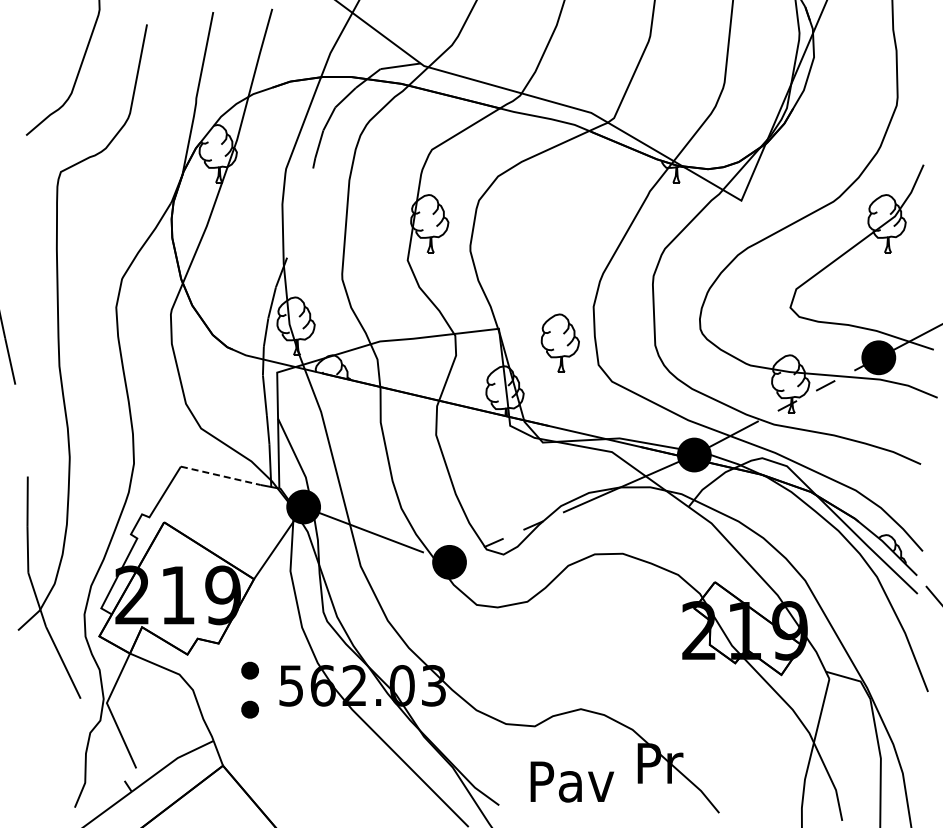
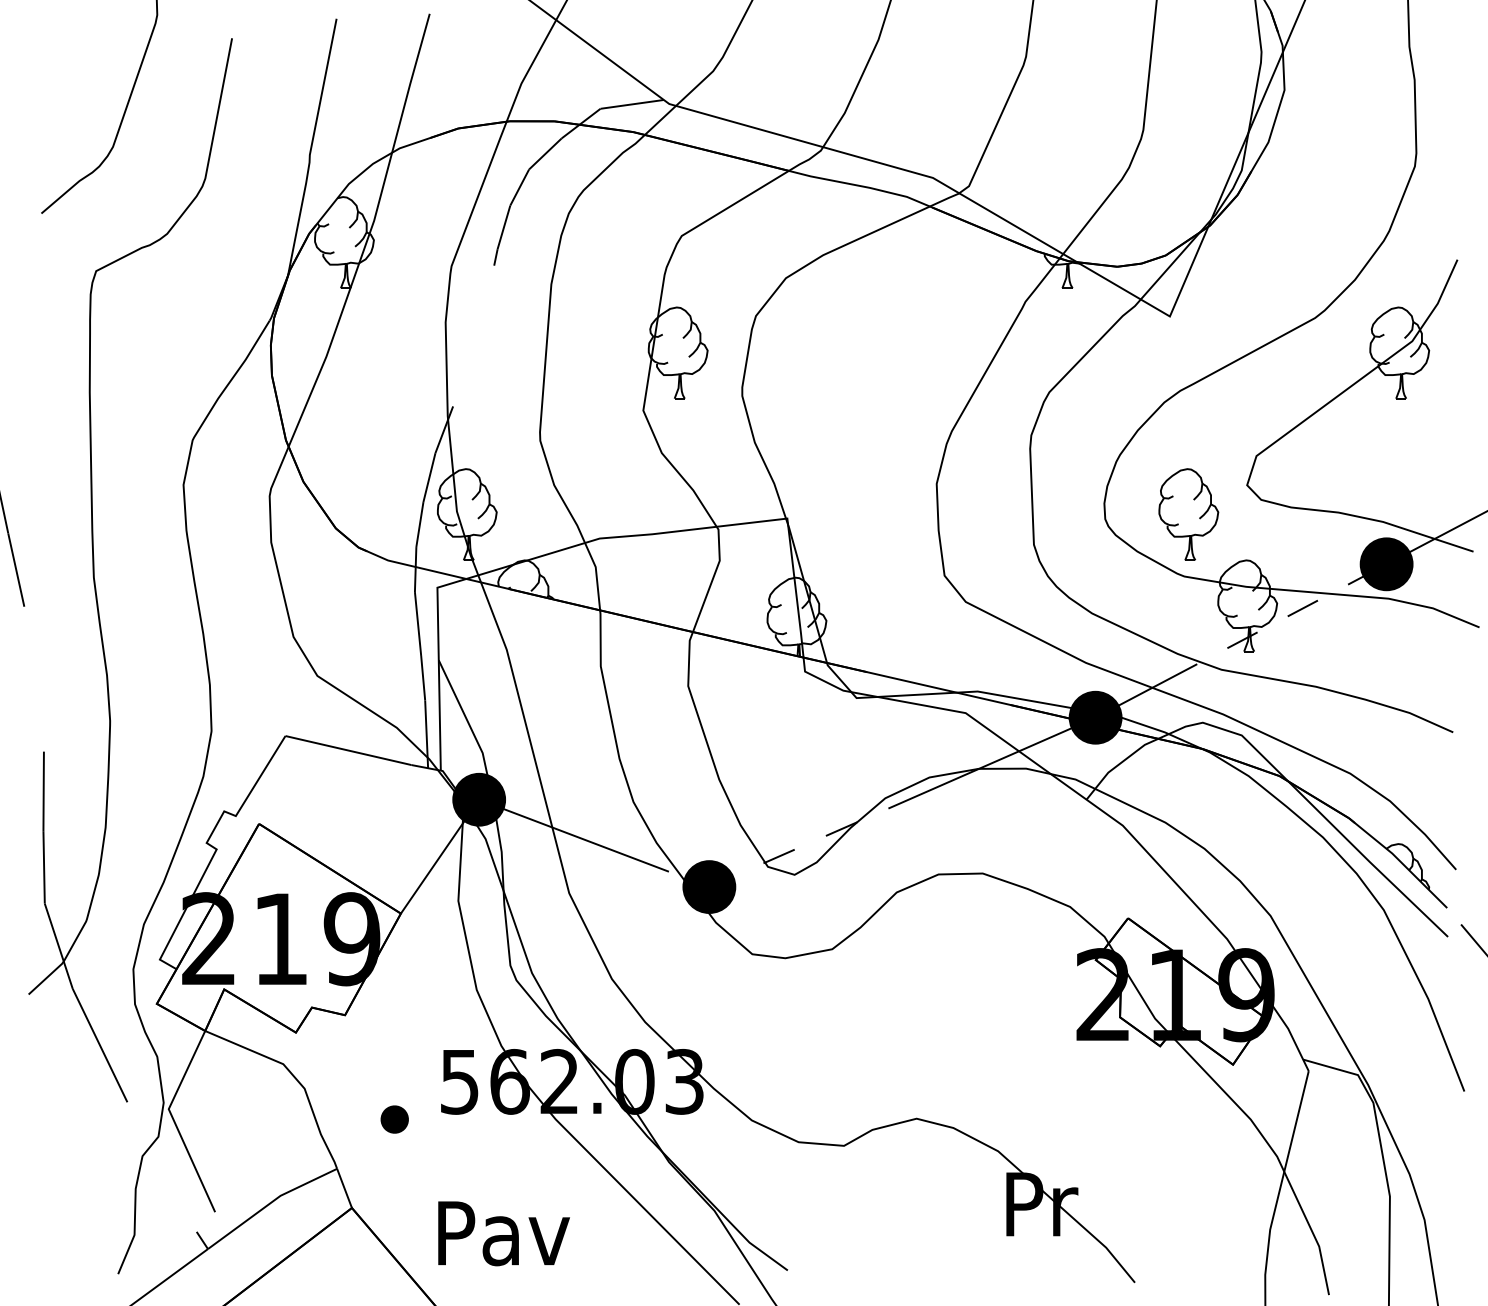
part: (559, 342) -> (1187, 513), moved
line: (220, 475) -> (347, 750), dashed -> solid
part: (249, 670) -> (393, 1057), removed
text: (571, 781) -> (502, 1232), moved

